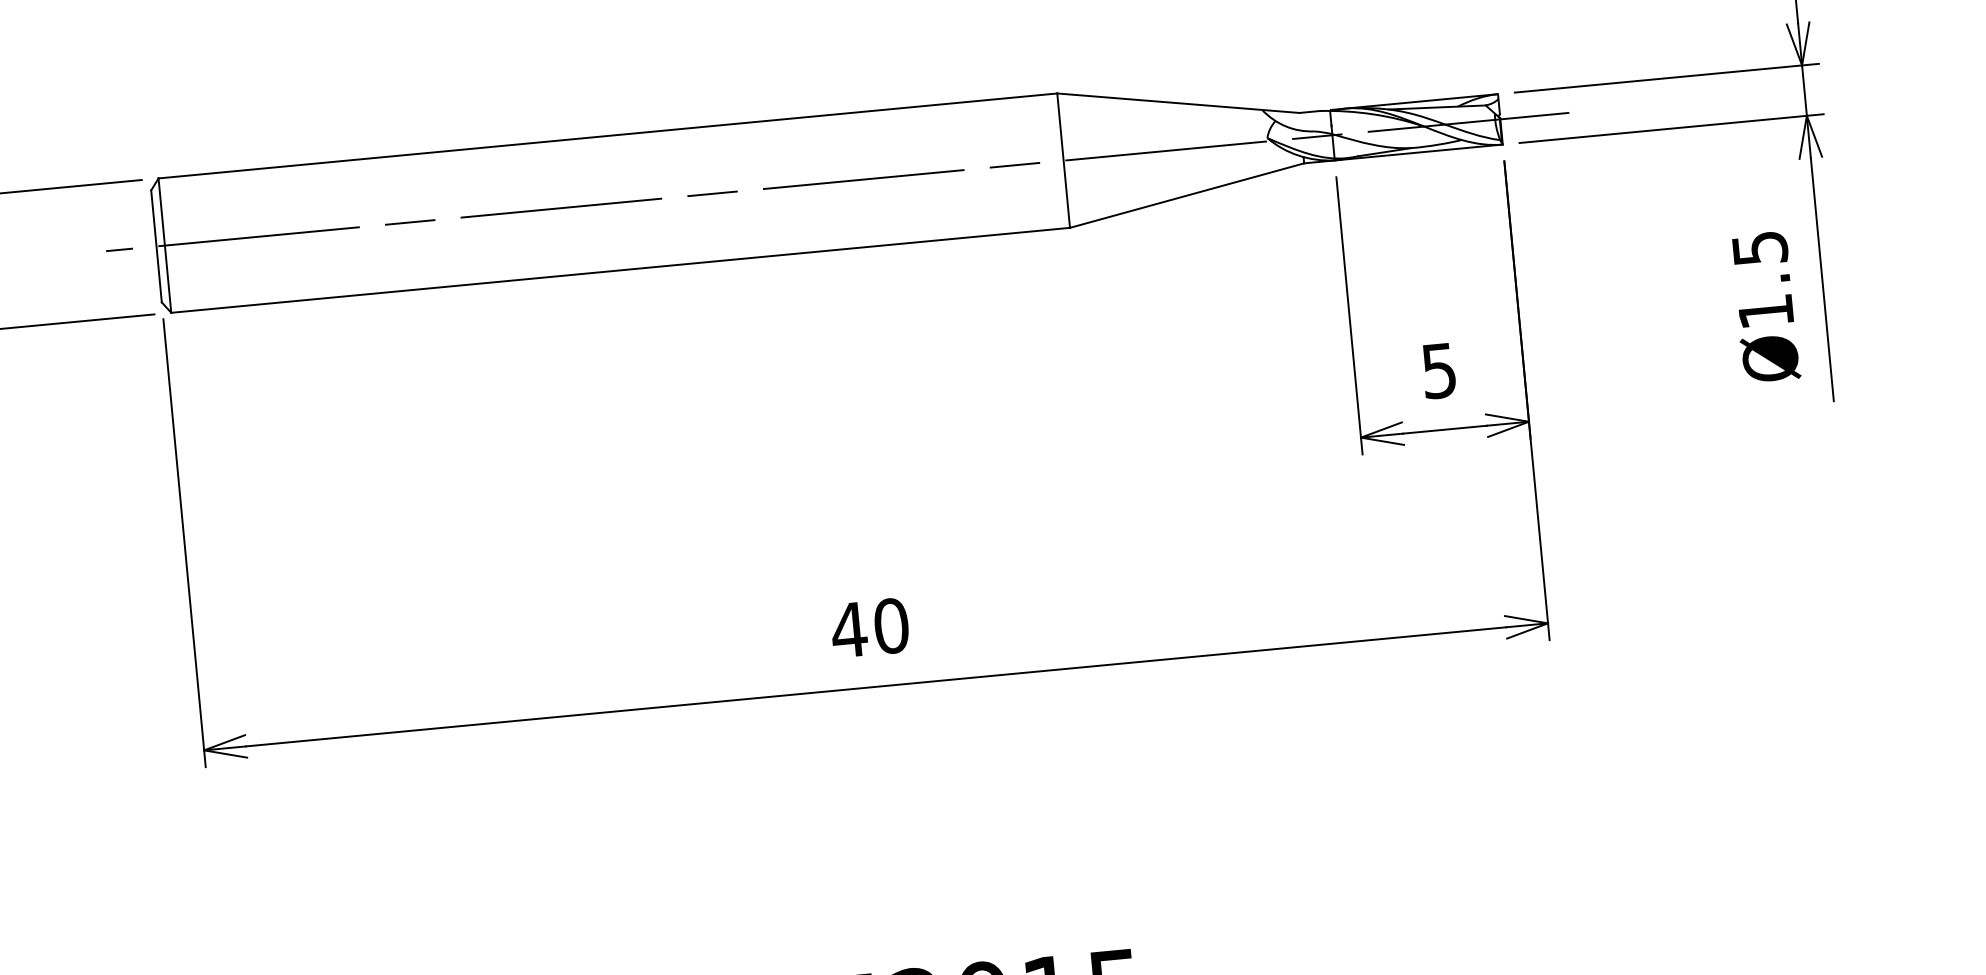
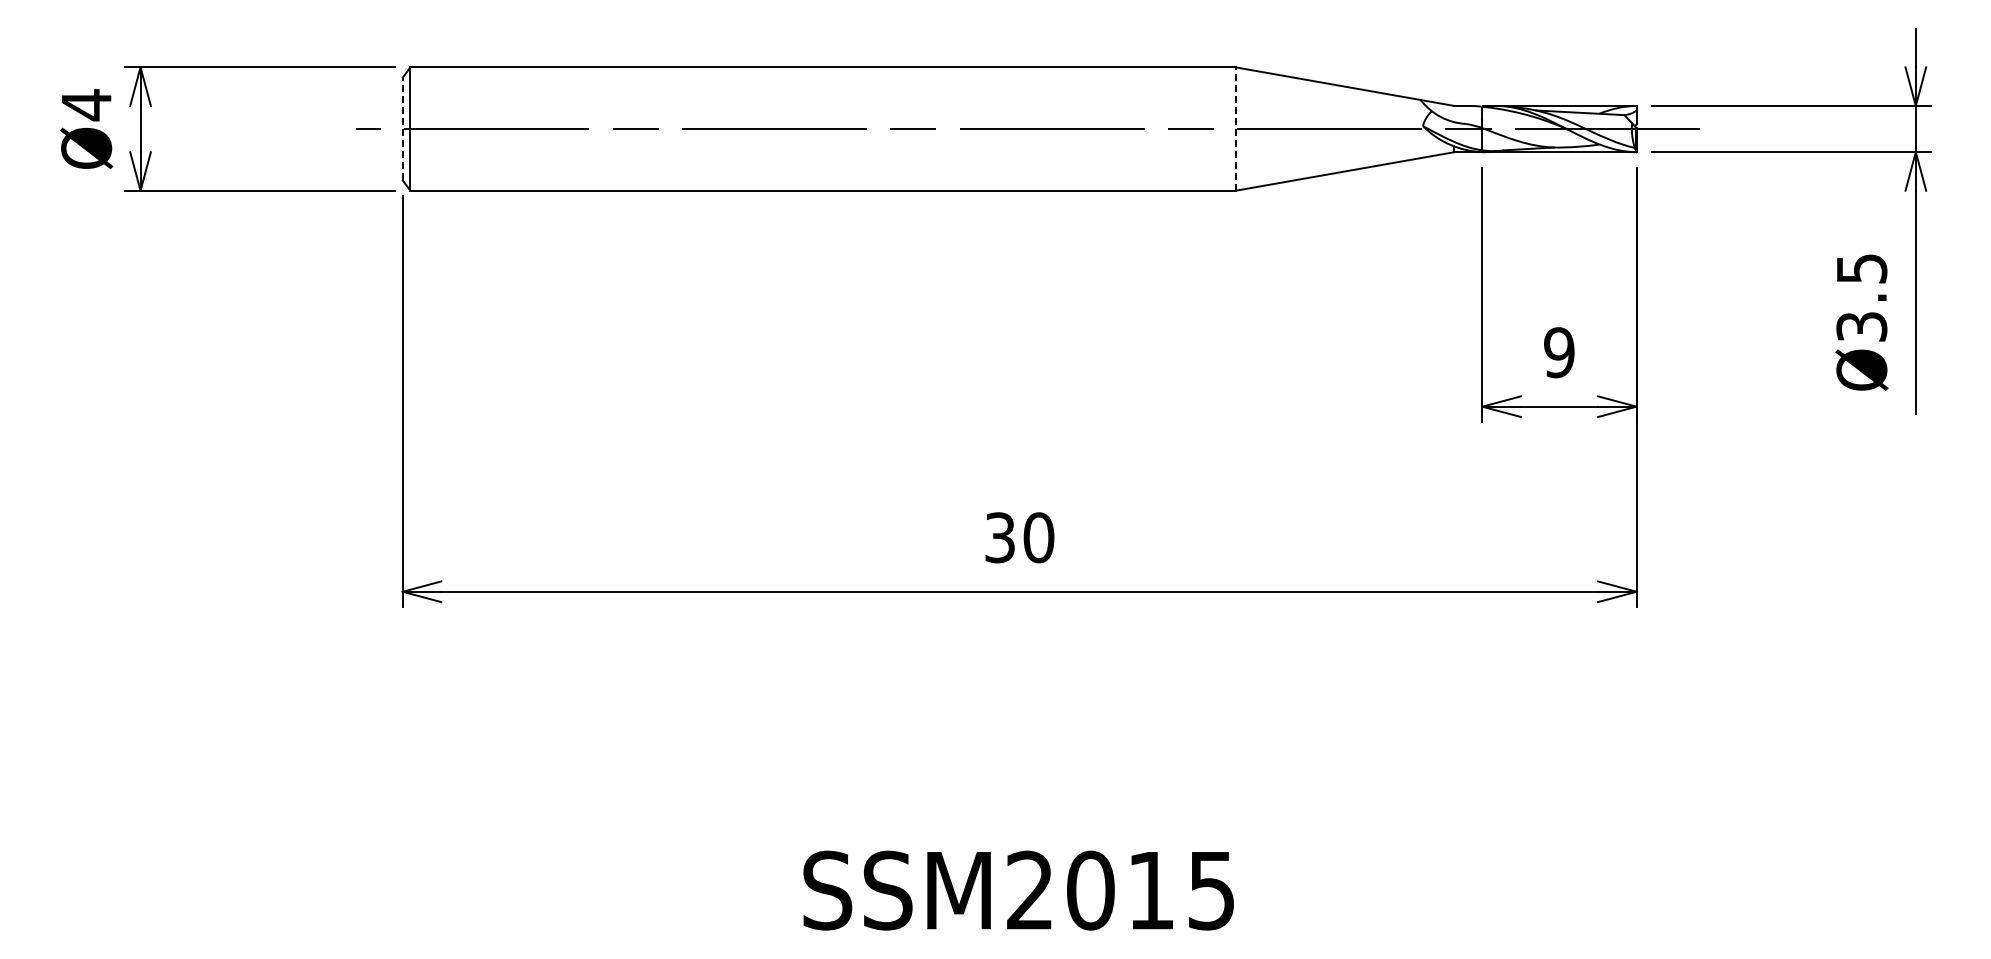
line: (1063, 161) -> (1235, 129), solid -> dashed
line: (156, 245) -> (402, 128), solid -> dashed
text: (1765, 311) -> (1861, 326), Ø1.5 -> Ø3.5
text: (1439, 370) -> (1559, 352), 5 -> 9
text: (849, 629) -> (1000, 537), 40 -> 30

